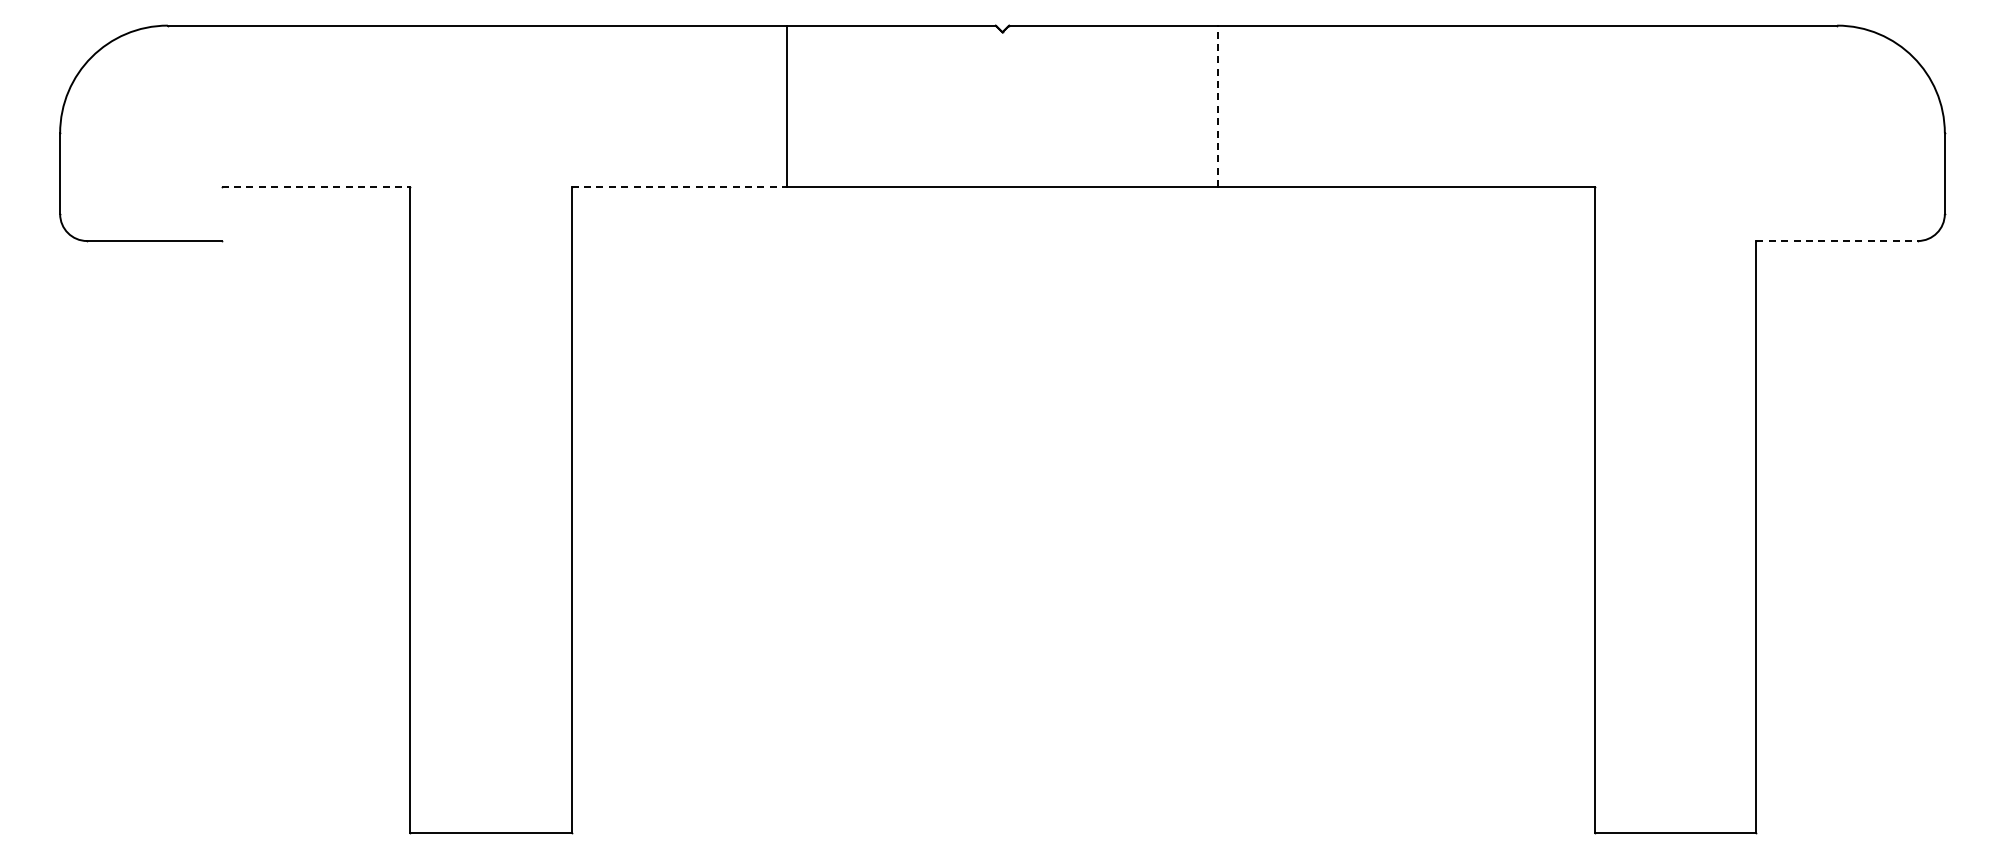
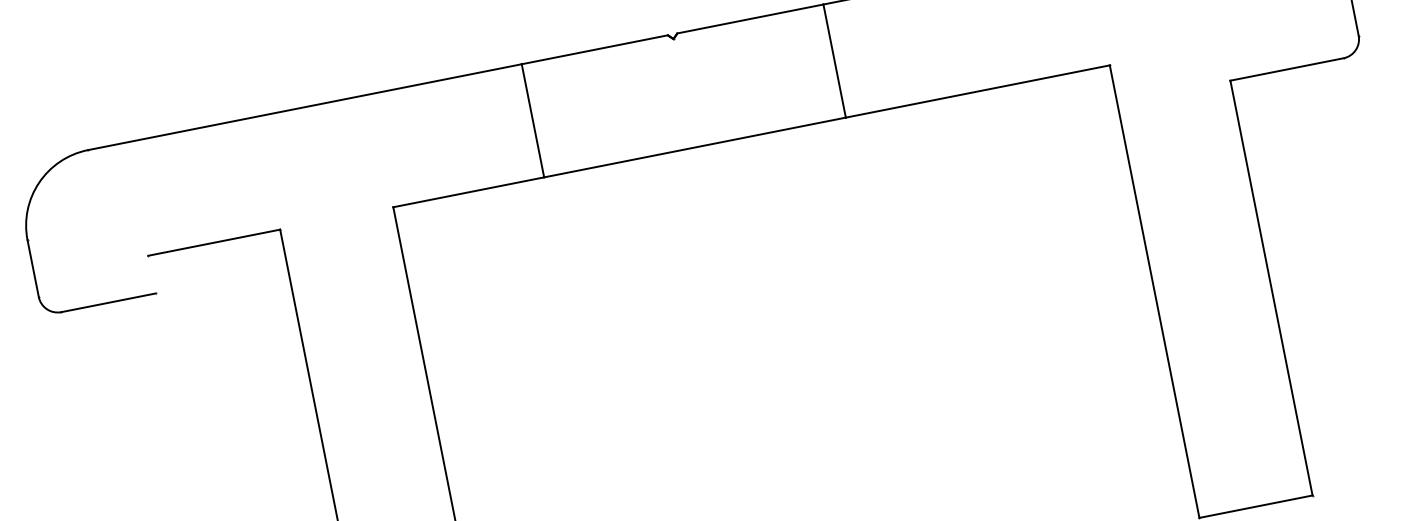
line: (1217, 106) -> (834, 61), dashed -> solid
line: (316, 187) -> (214, 242), dashed -> solid
line: (679, 187) -> (468, 192), dashed -> solid
line: (1837, 241) -> (1287, 69), dashed -> solid

